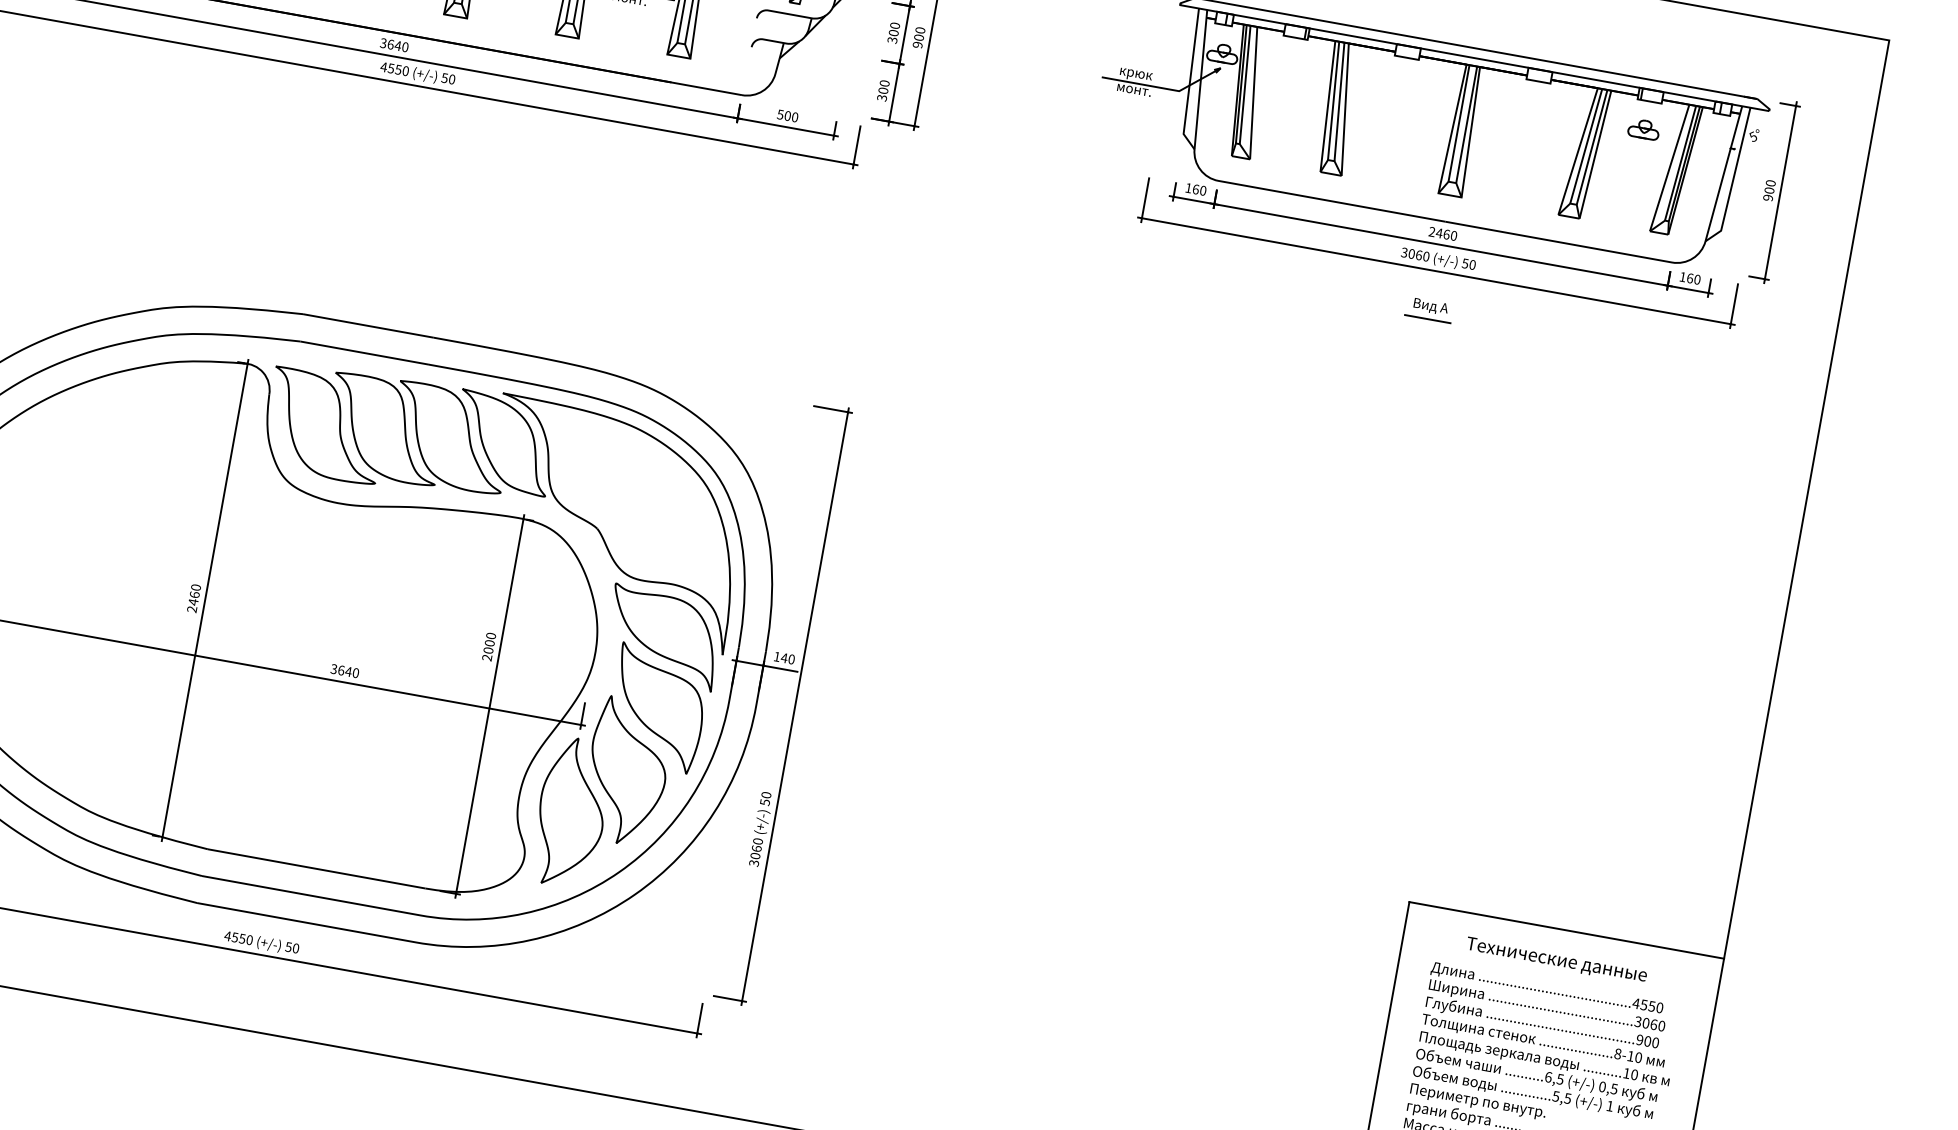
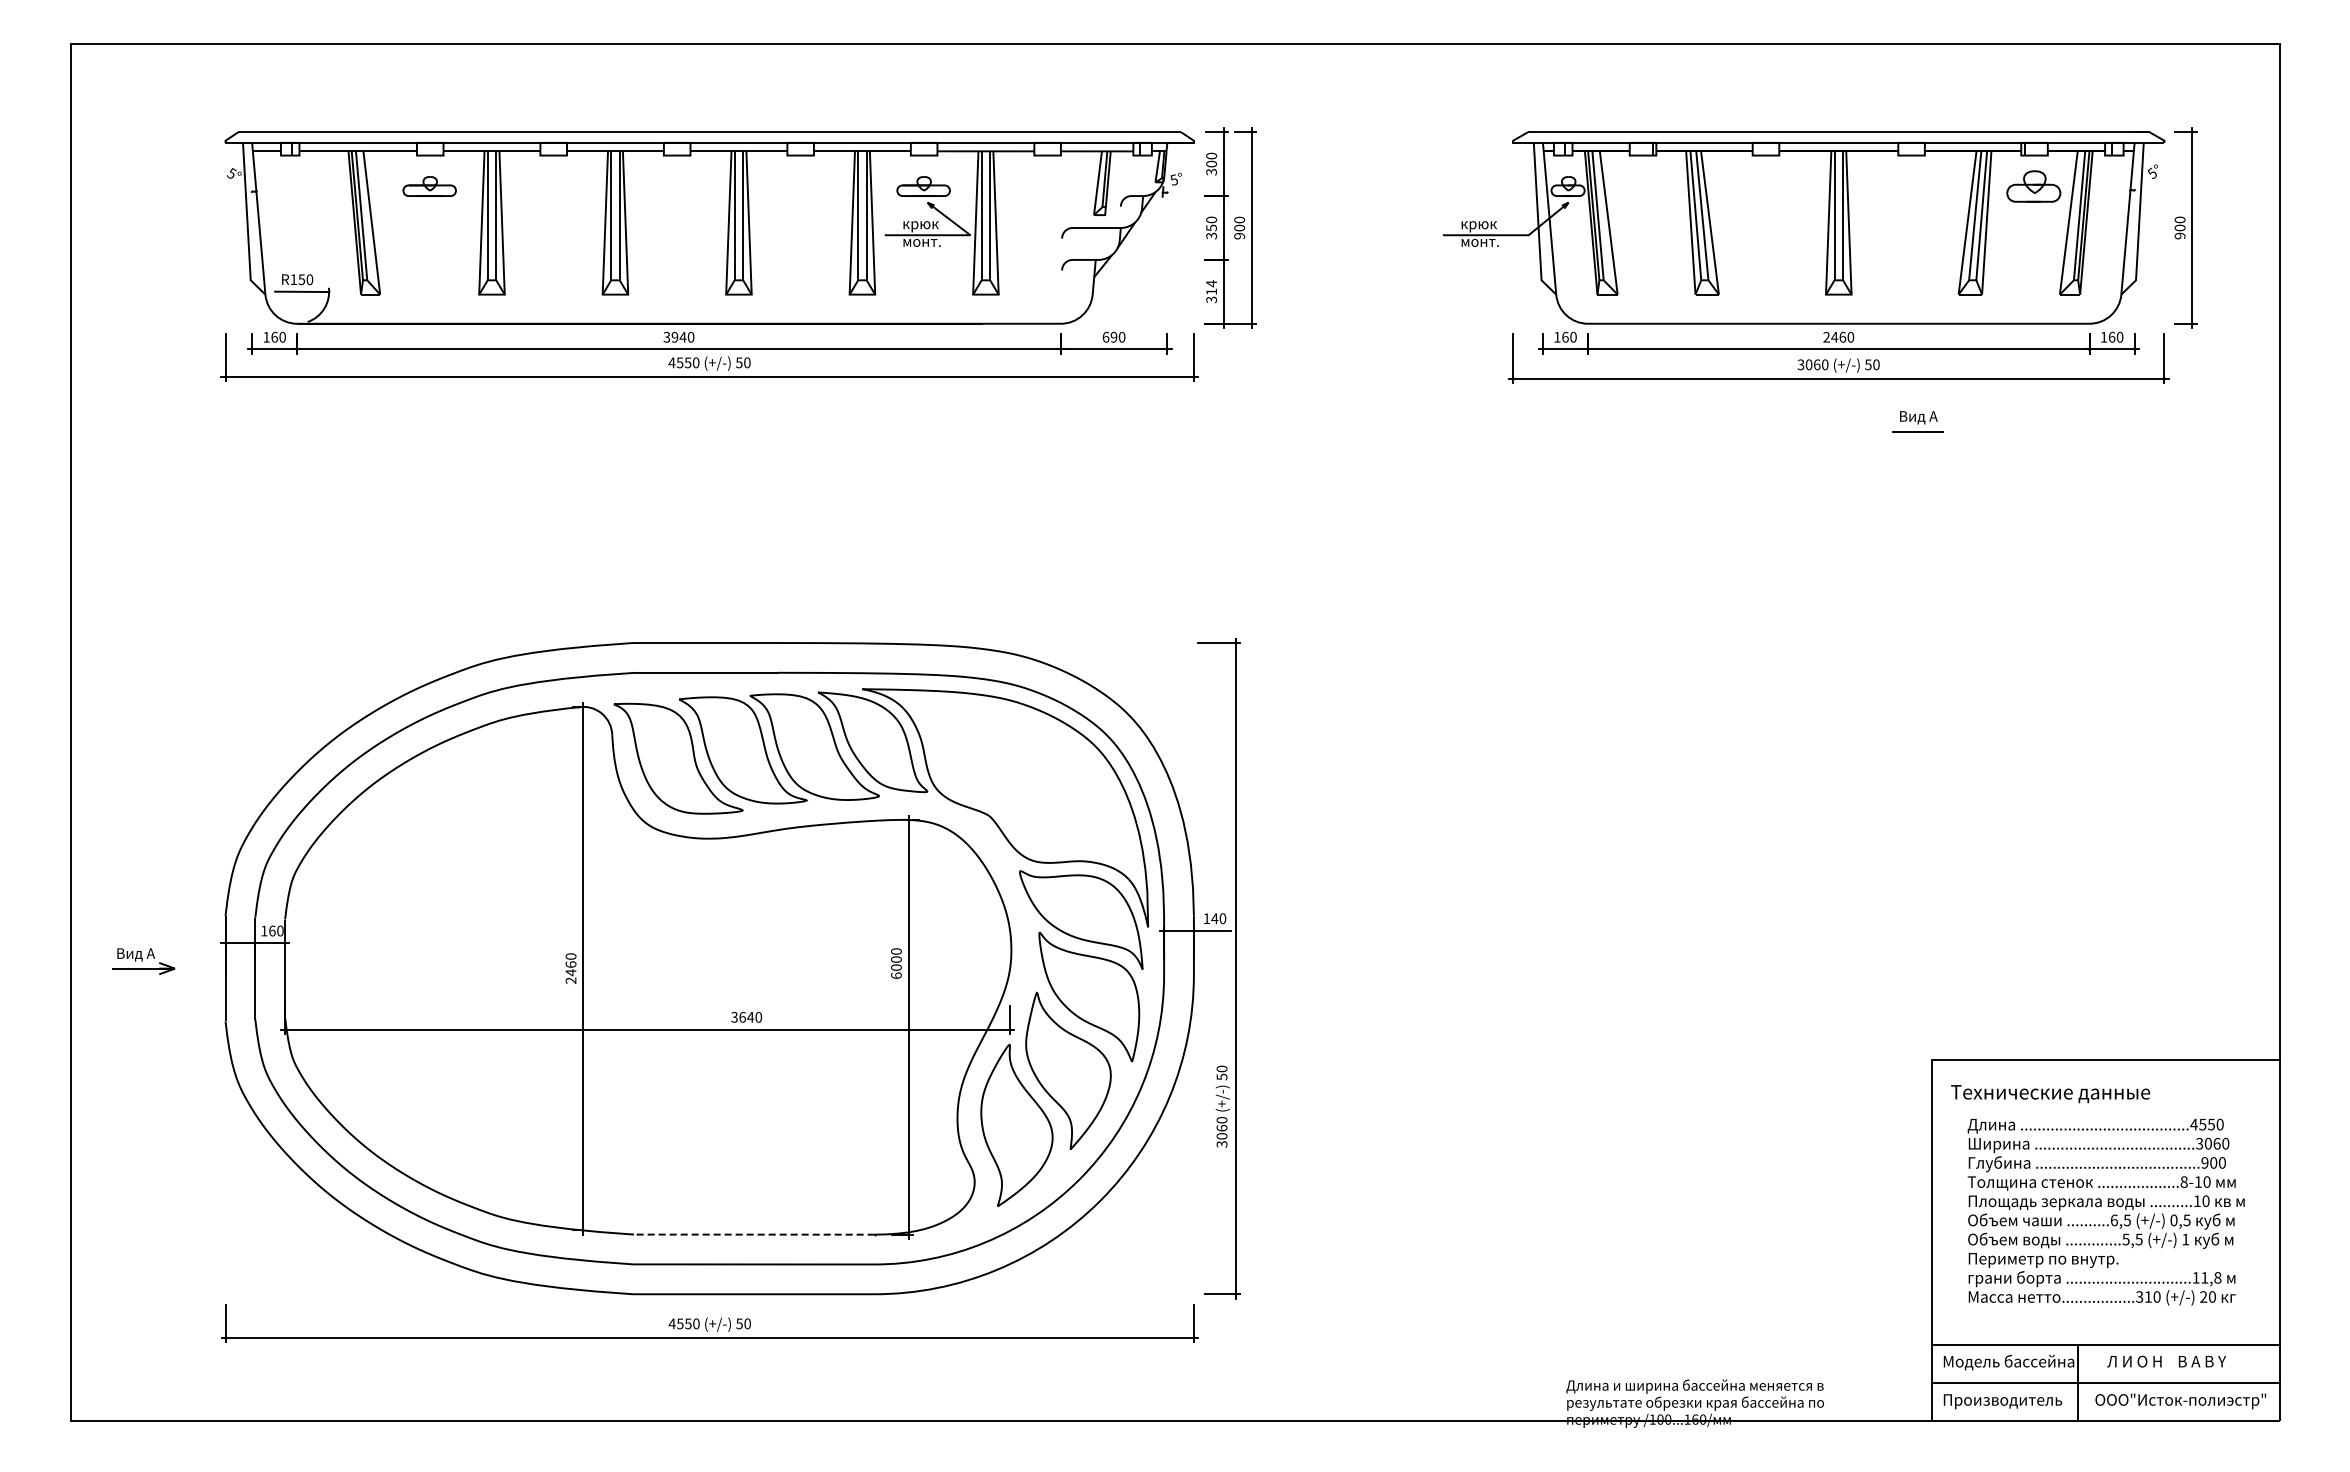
text: (893, 32) -> (1211, 227), 300 -> 350
text: (390, 43) -> (674, 336), 3640 -> 3940
text: (884, 86) -> (1211, 287), 300 -> 314
text: (783, 114) -> (1109, 336), 500 -> 690
part: (1643, 129) -> (2033, 186), size x1.6
part: (1429, 310) -> (1917, 421), moved
text: (487, 657) -> (896, 975), 2000 -> 6000
line: (316, 868) -> (754, 1234), solid -> dashed
text: (1556, 961) -> (2050, 1094), moved

